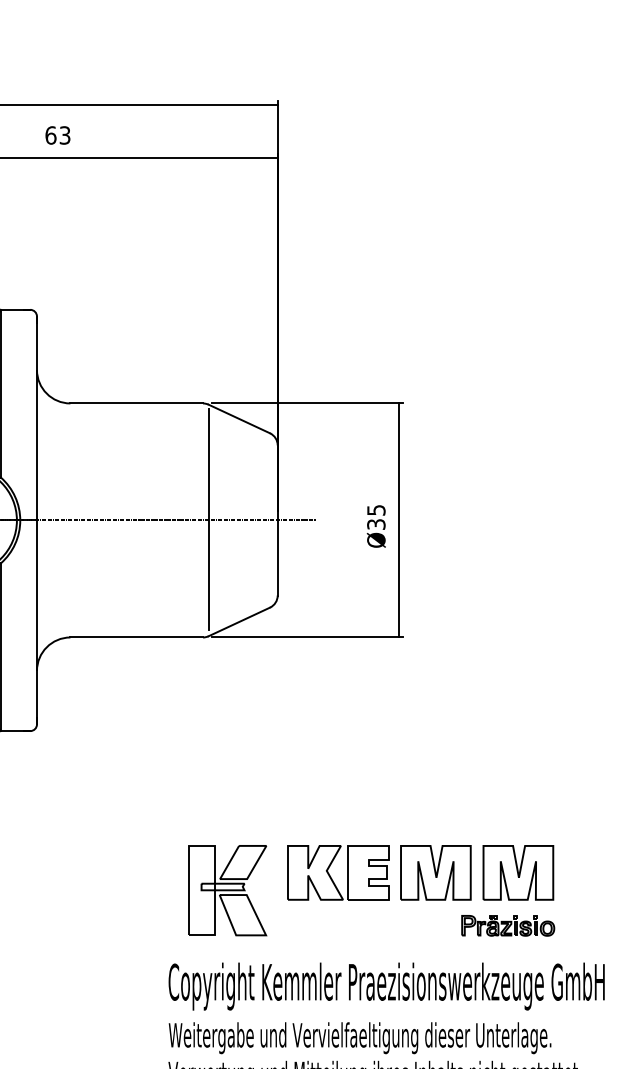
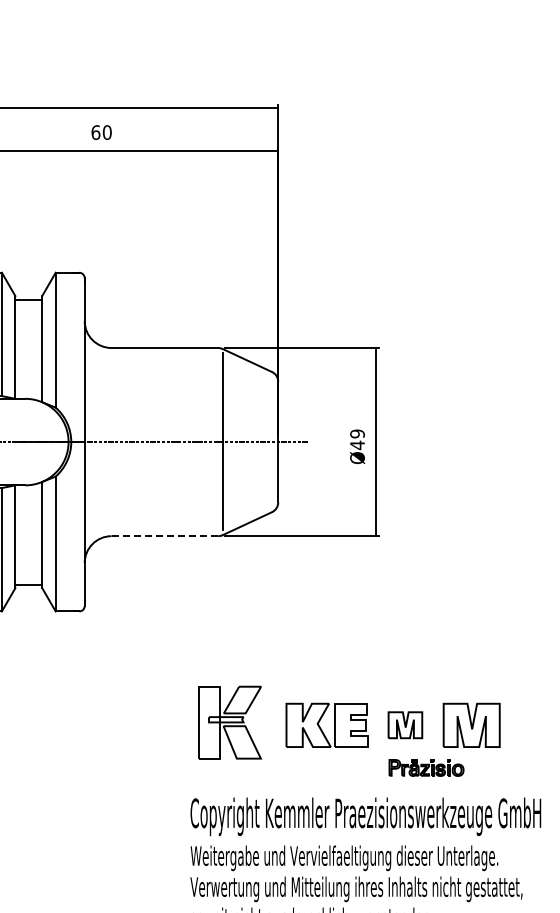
text: (64, 135) -> (106, 132), 63 -> 60
text: (376, 517) -> (357, 439), Ø35 -> Ø49
line: (137, 637) -> (165, 536), solid -> dashed
part: (436, 871) -> (405, 724), size x0.6
part: (228, 890) -> (230, 722), moved
part: (508, 925) -> (426, 767), moved

